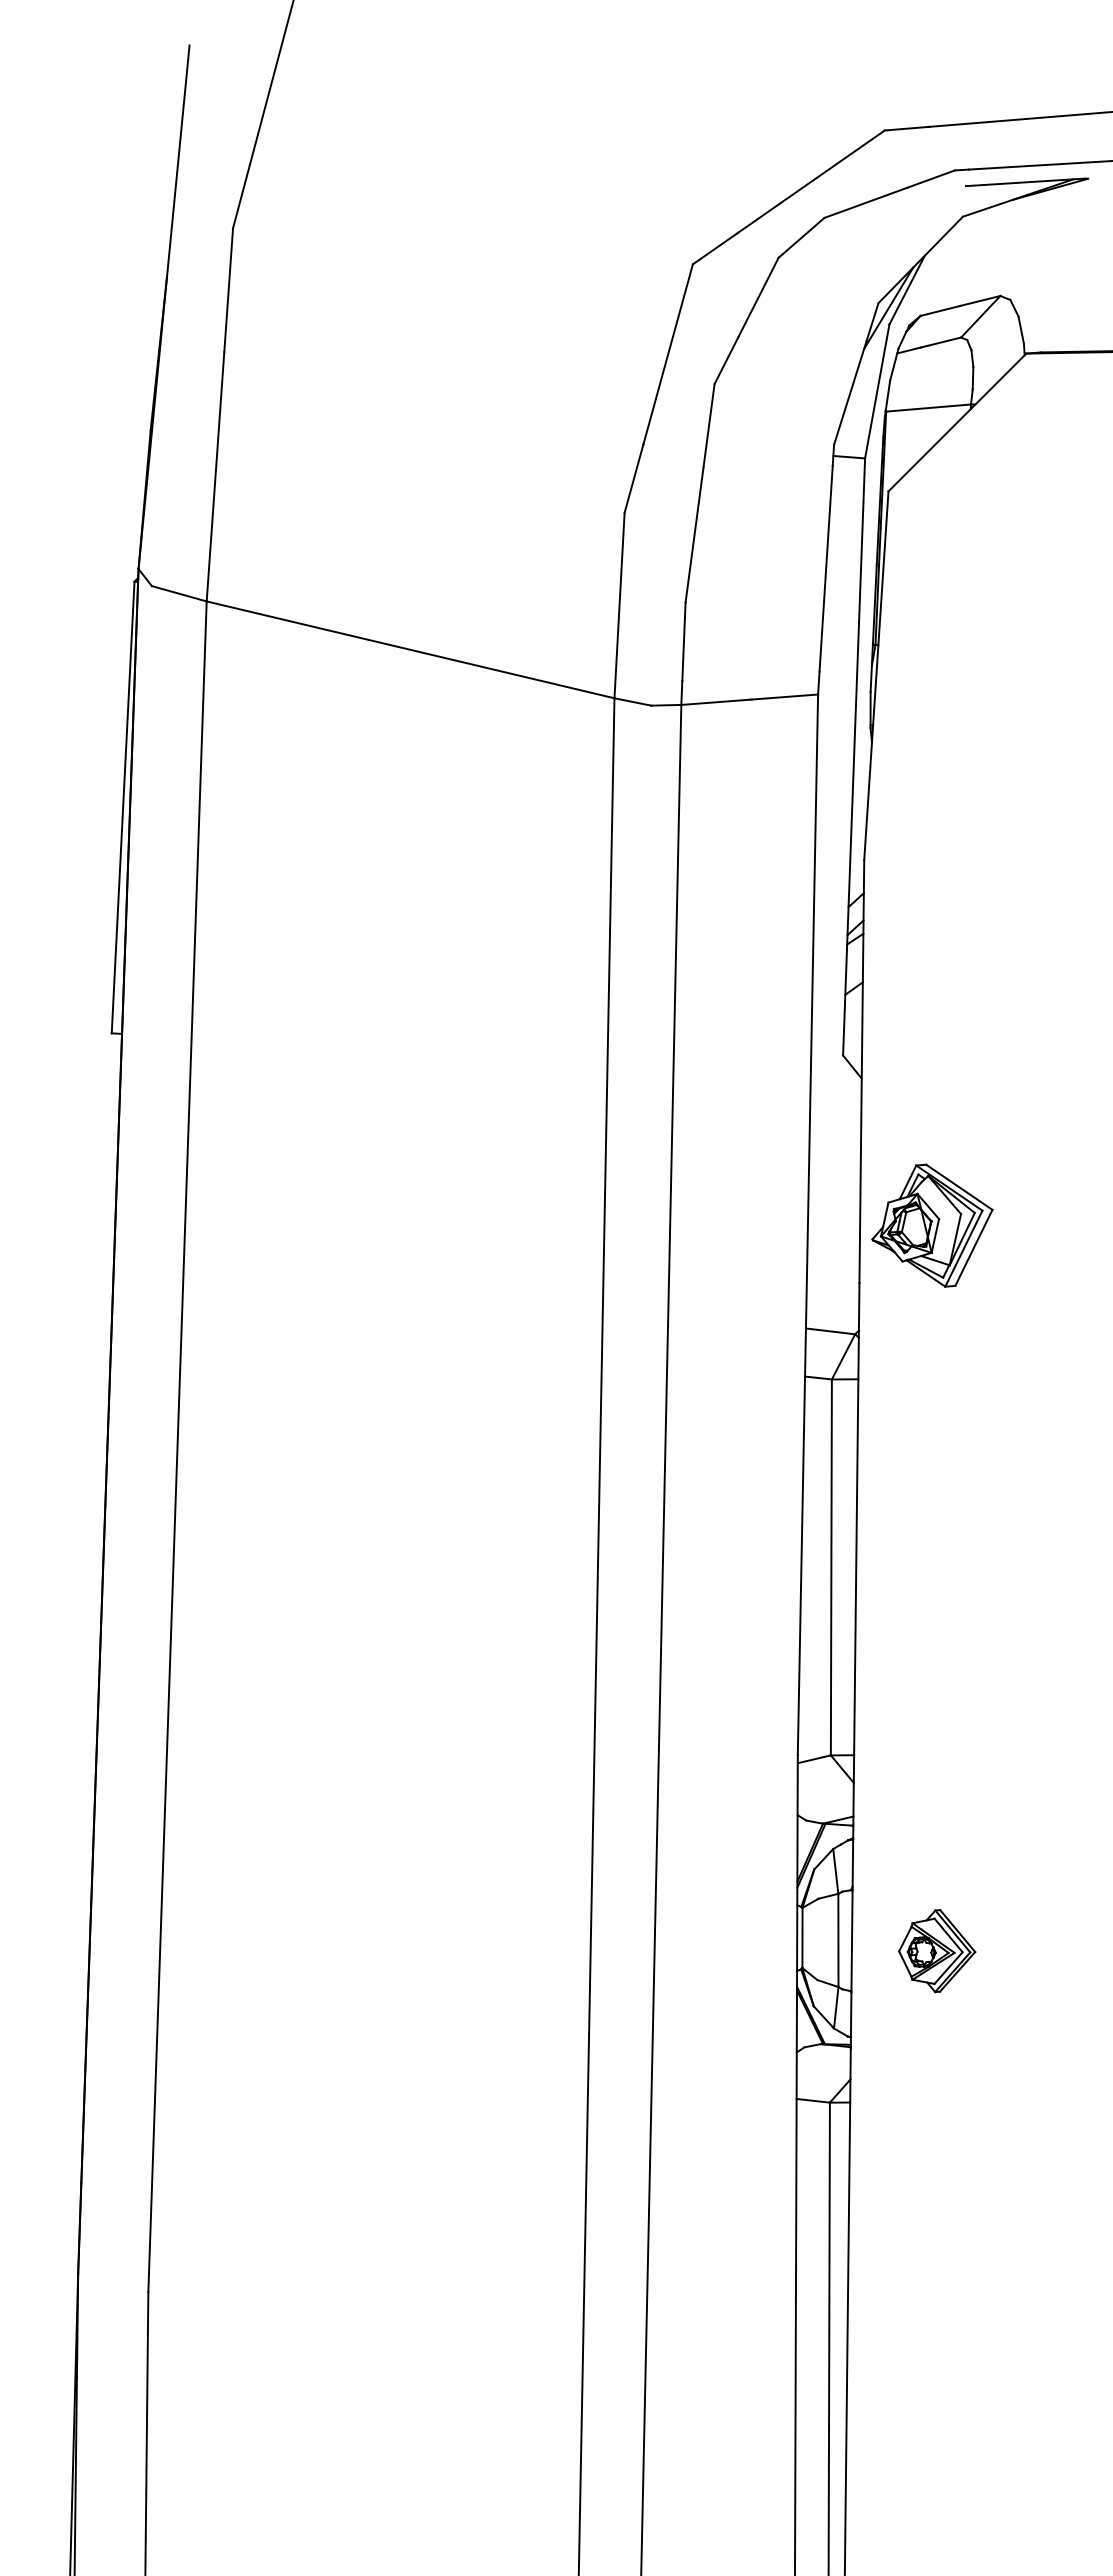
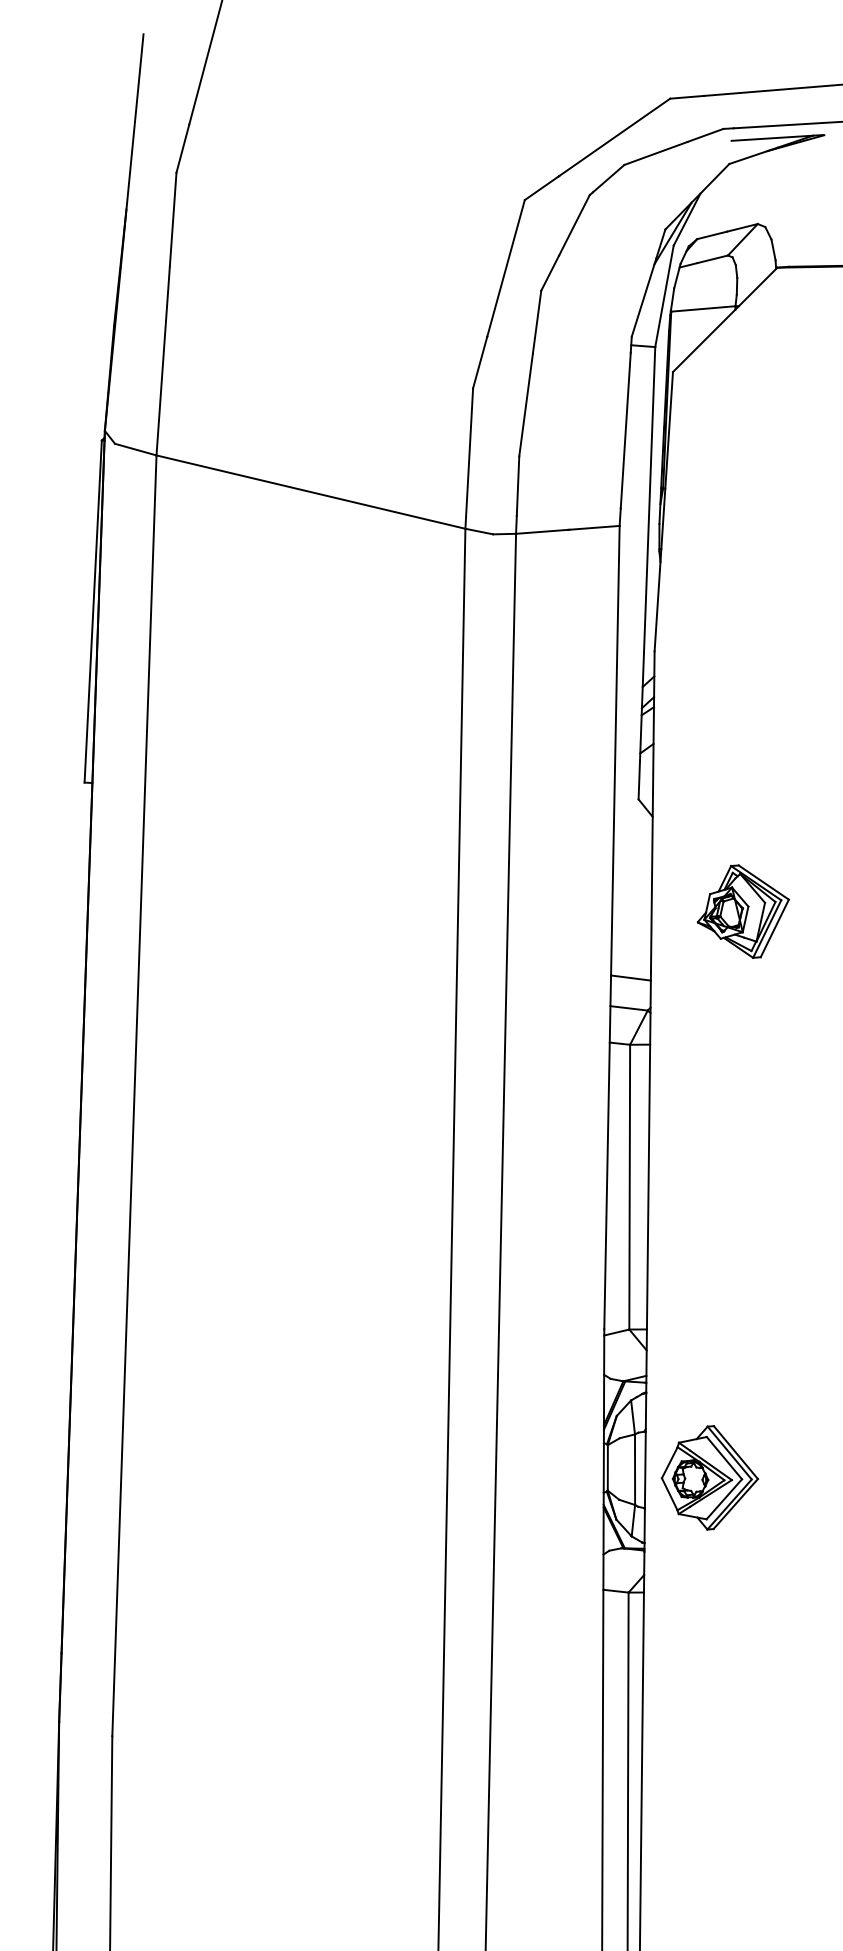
part: (932, 1225) -> (743, 911), moved
line: (832, 1291) -> (630, 978), added
part: (936, 1950) -> (709, 1477), size x1.67

